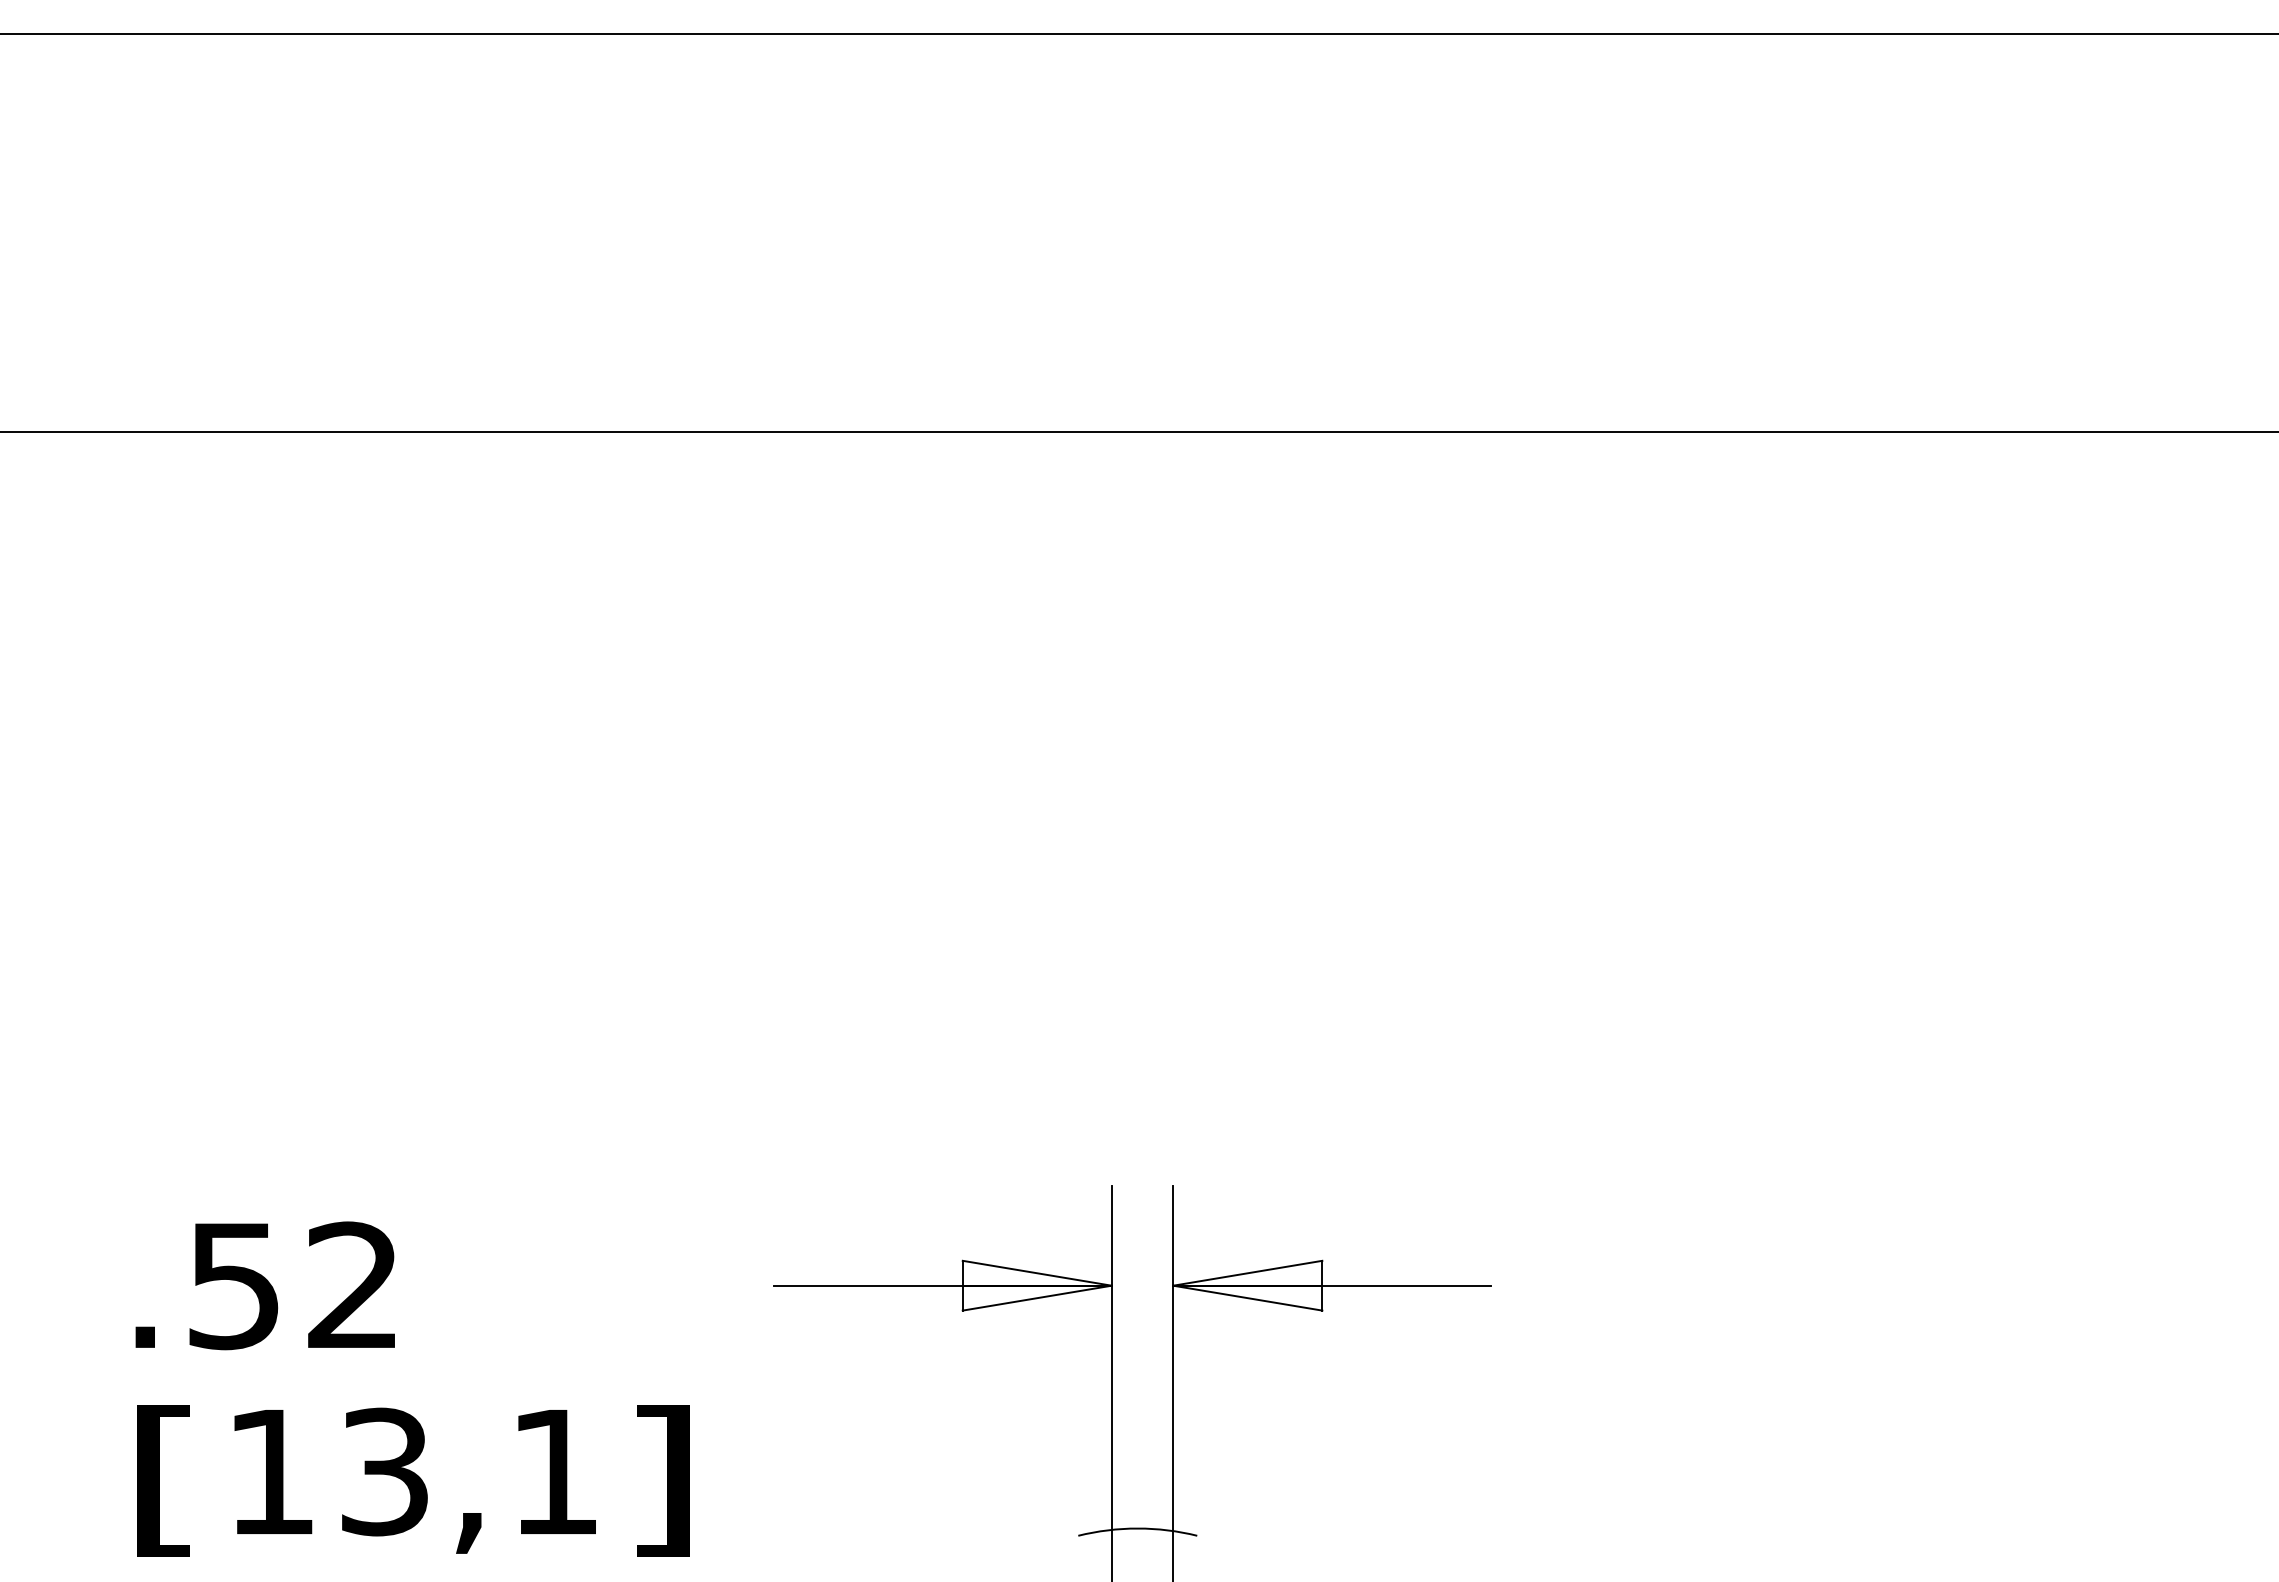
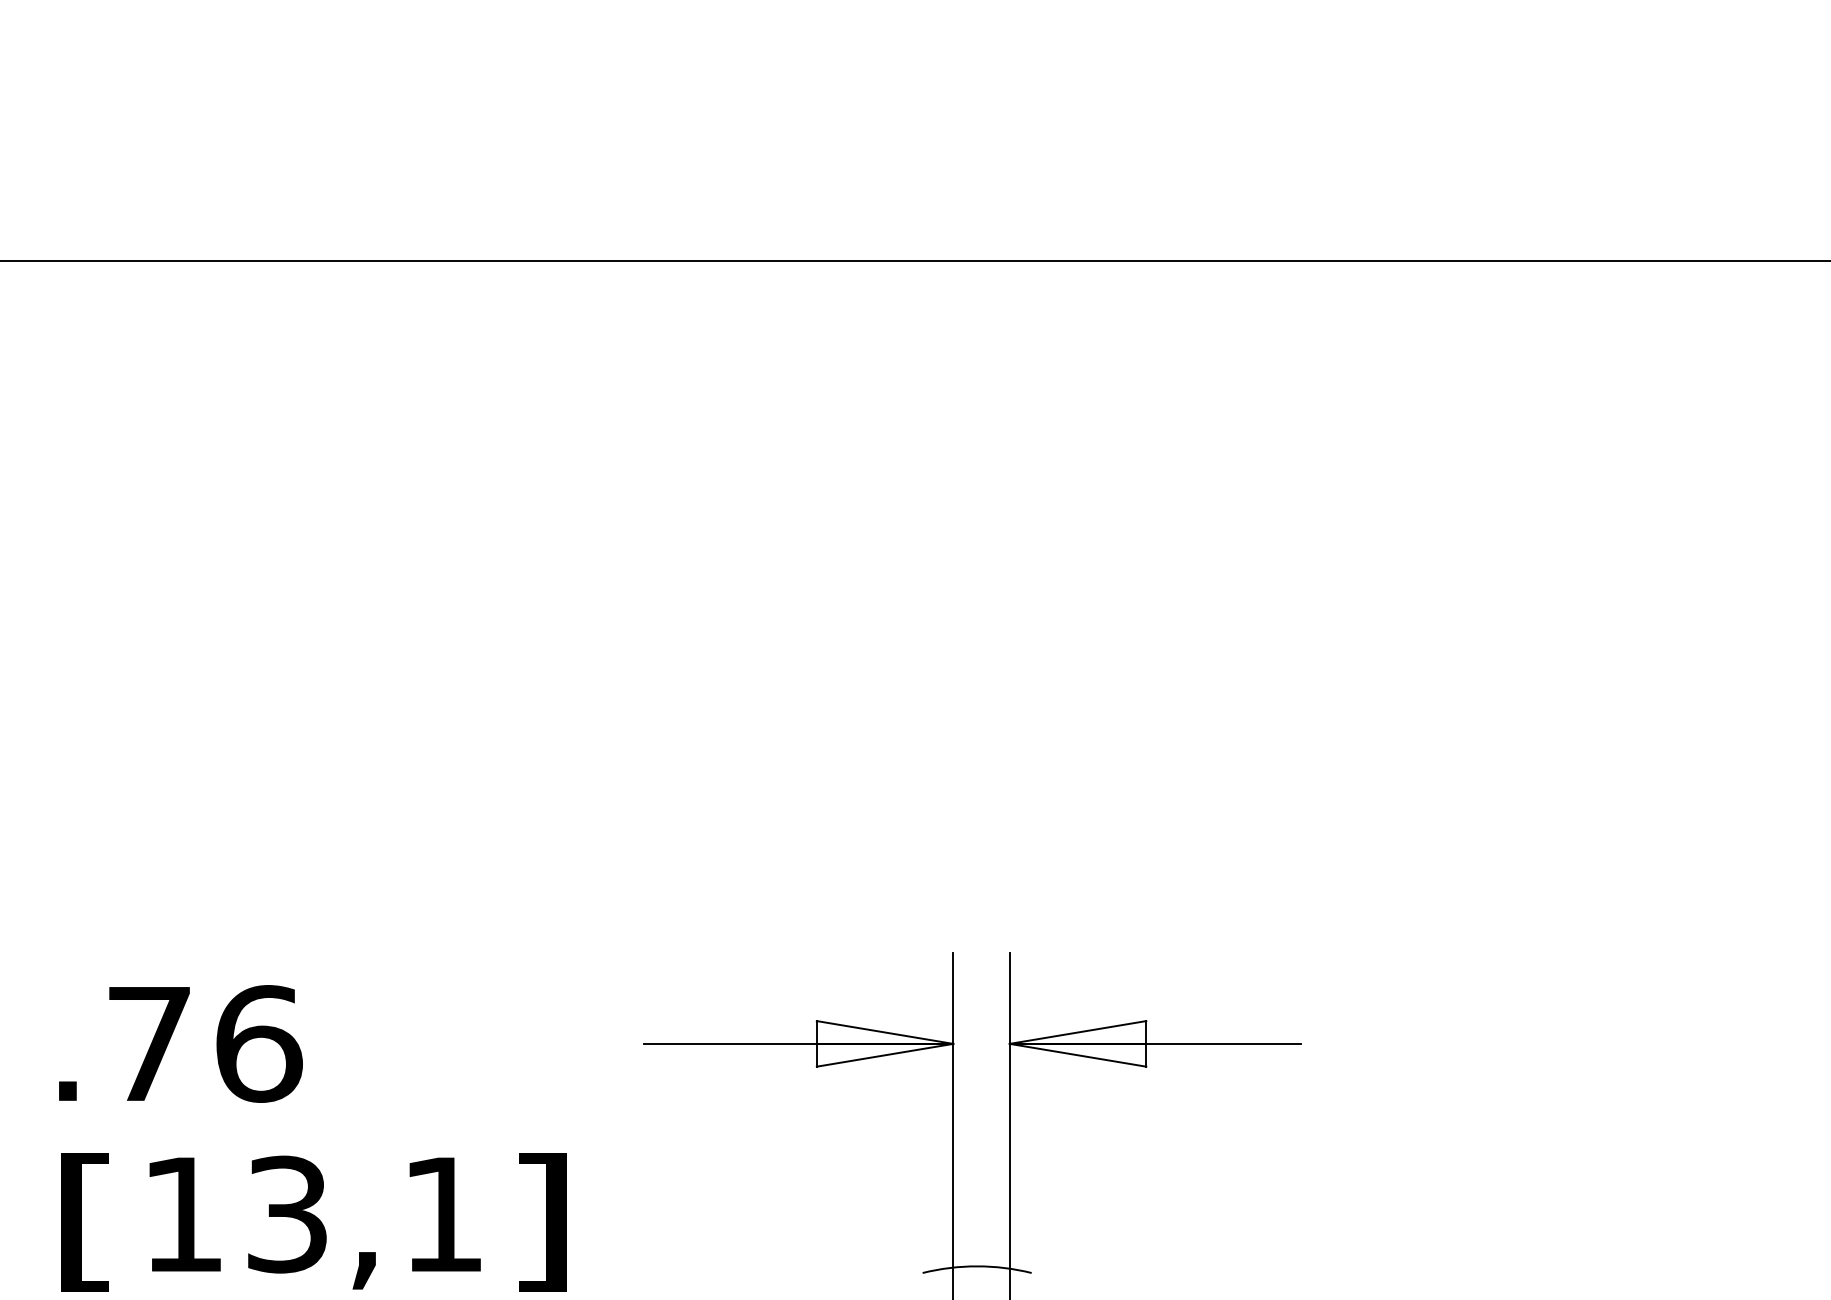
text: (295, 1285) -> (205, 1043), .52 -> .76

